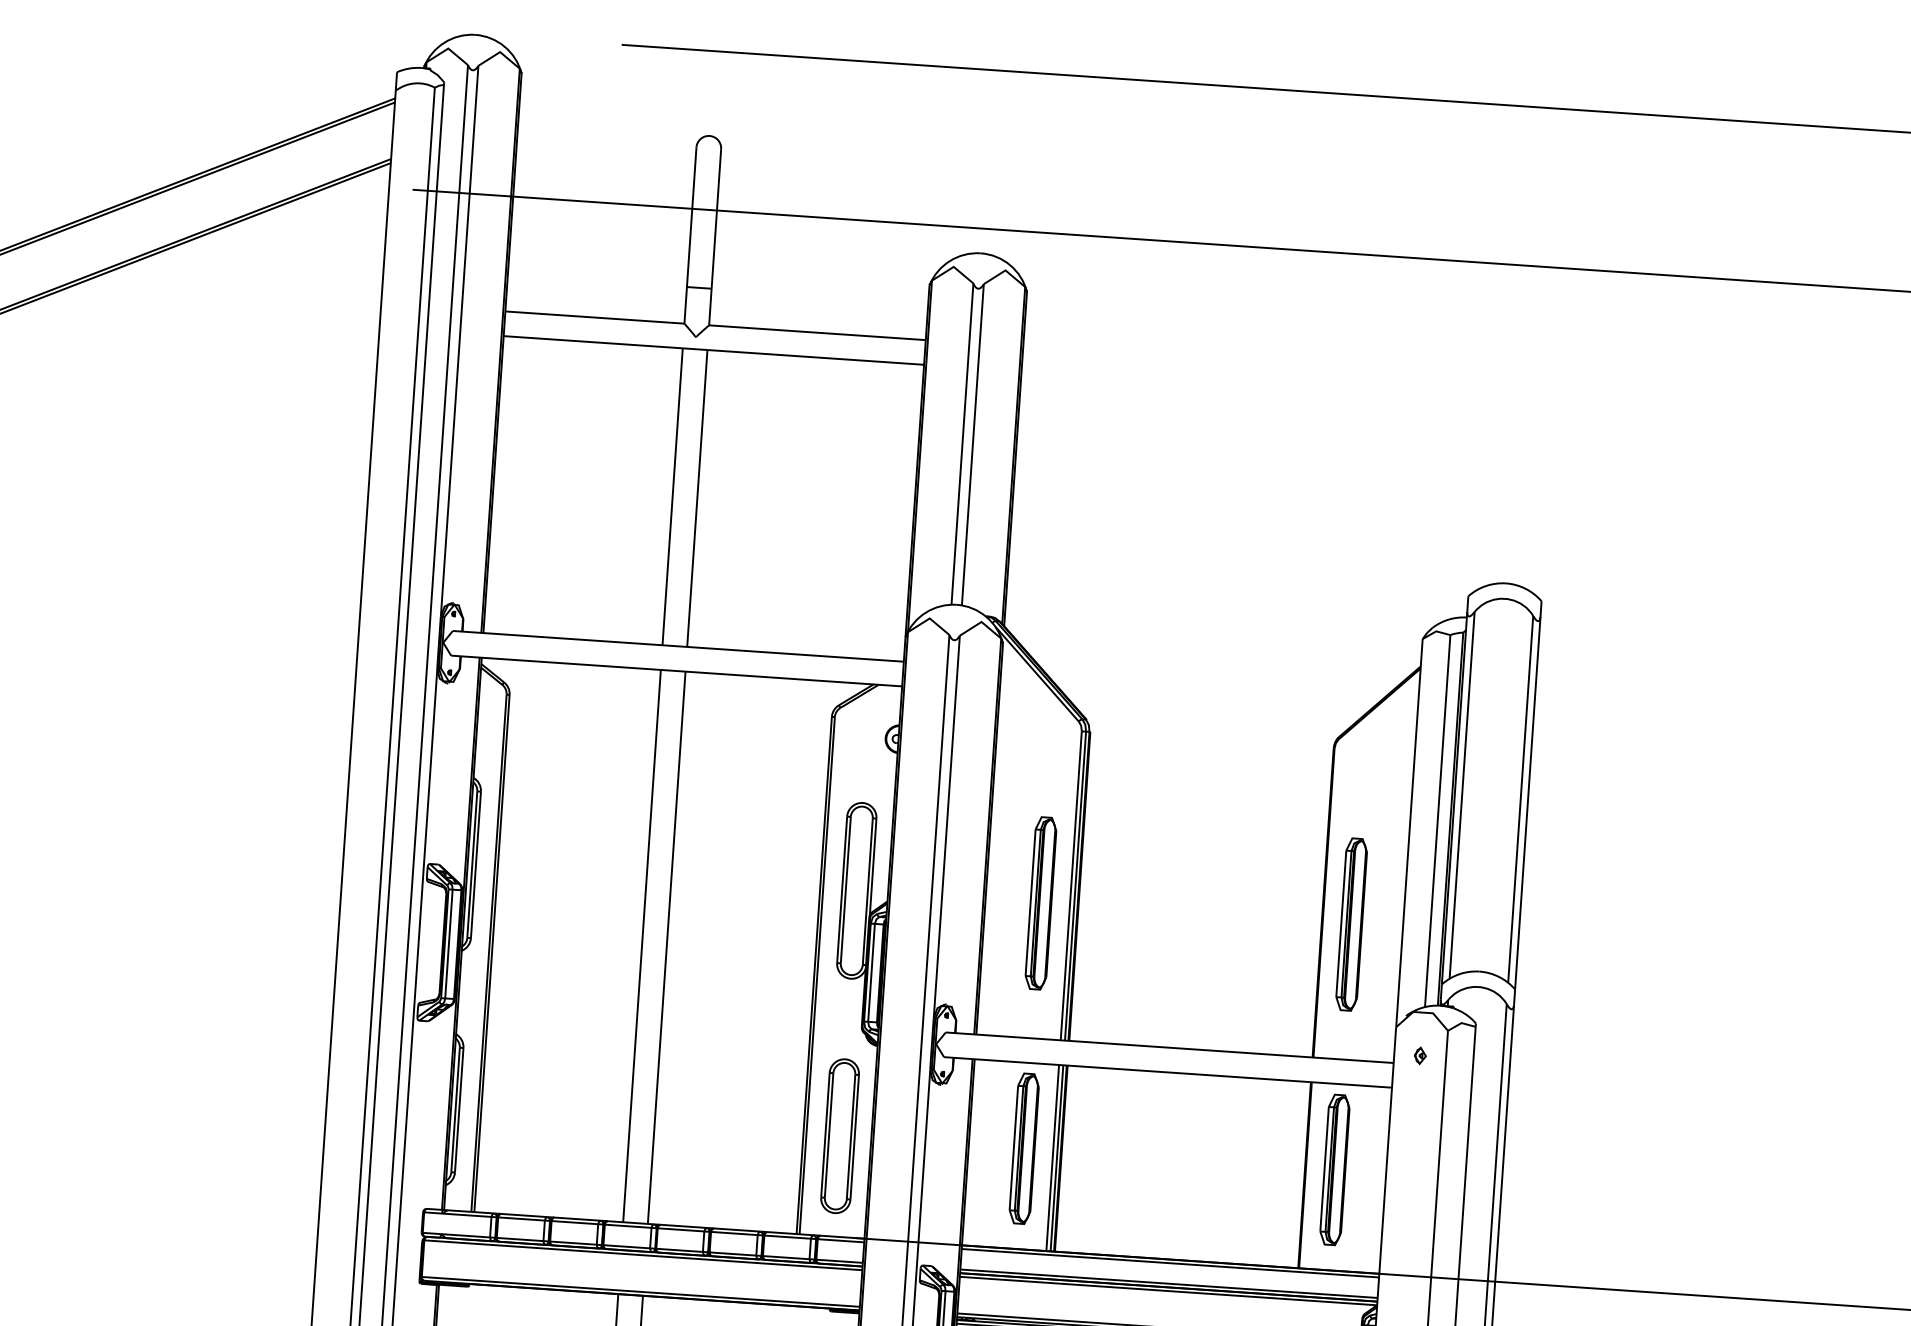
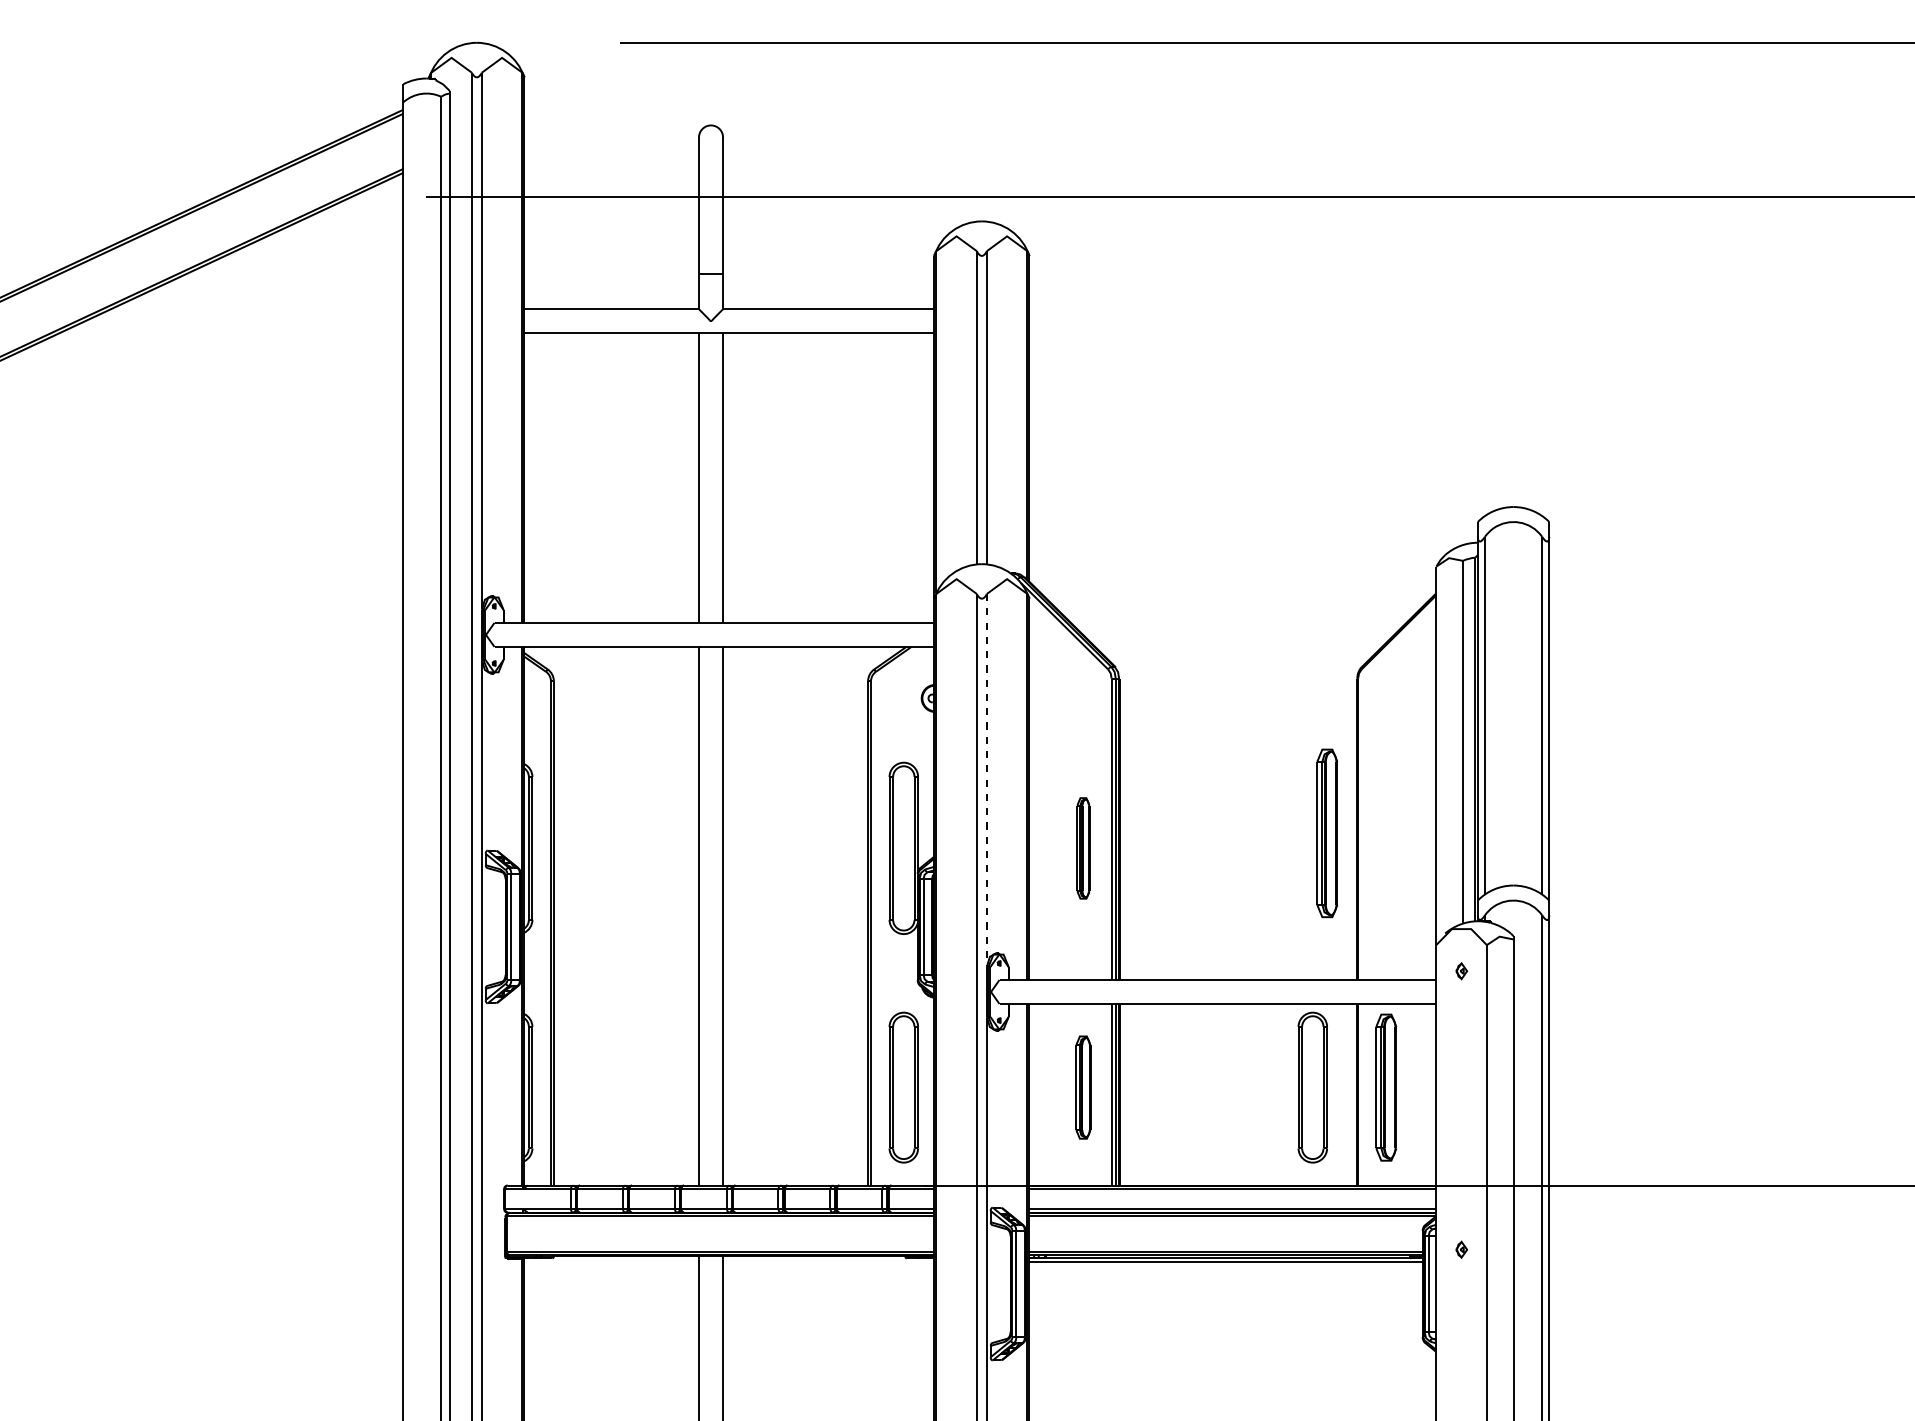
line: (946, 827) -> (986, 780), solid -> dashed
part: (1041, 903) -> (1083, 848), size x0.6
part: (1351, 924) -> (1327, 833), moved
part: (1024, 1148) -> (1083, 1087), size x0.7
part: (1259, 1164) -> (1312, 1087), added

